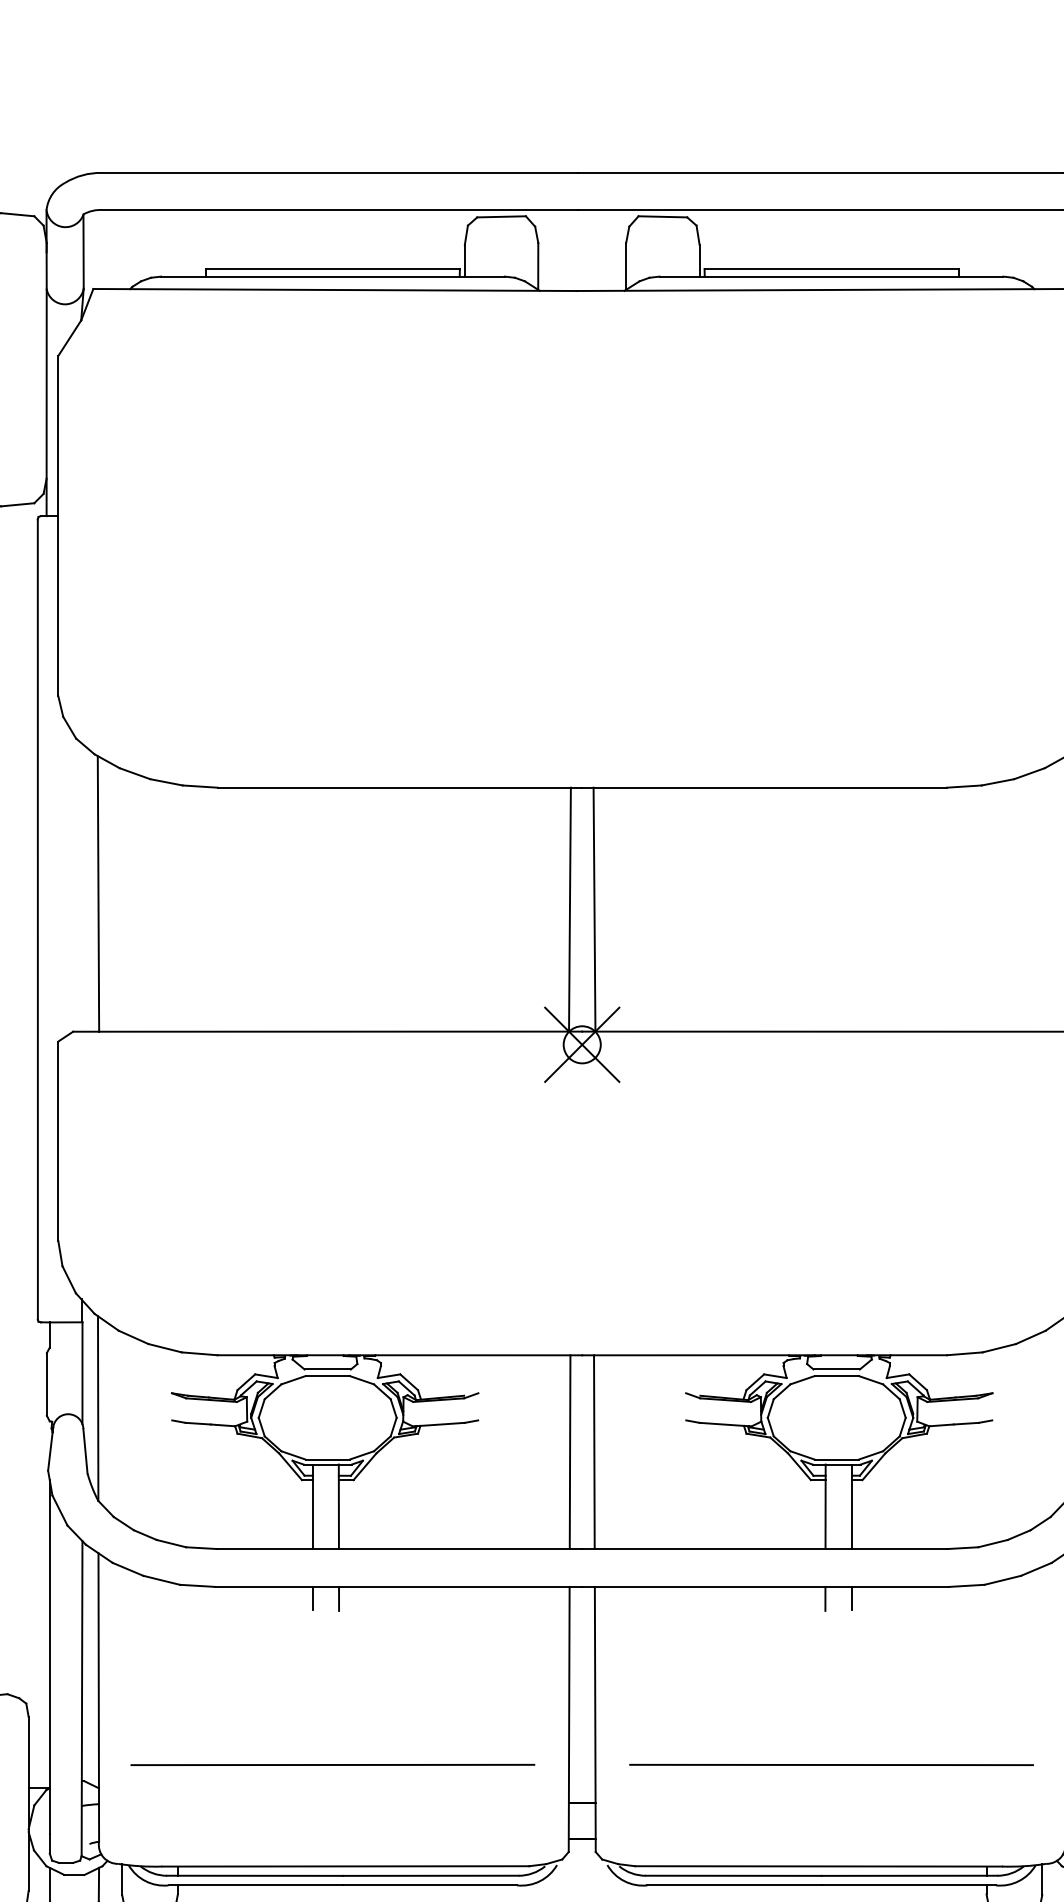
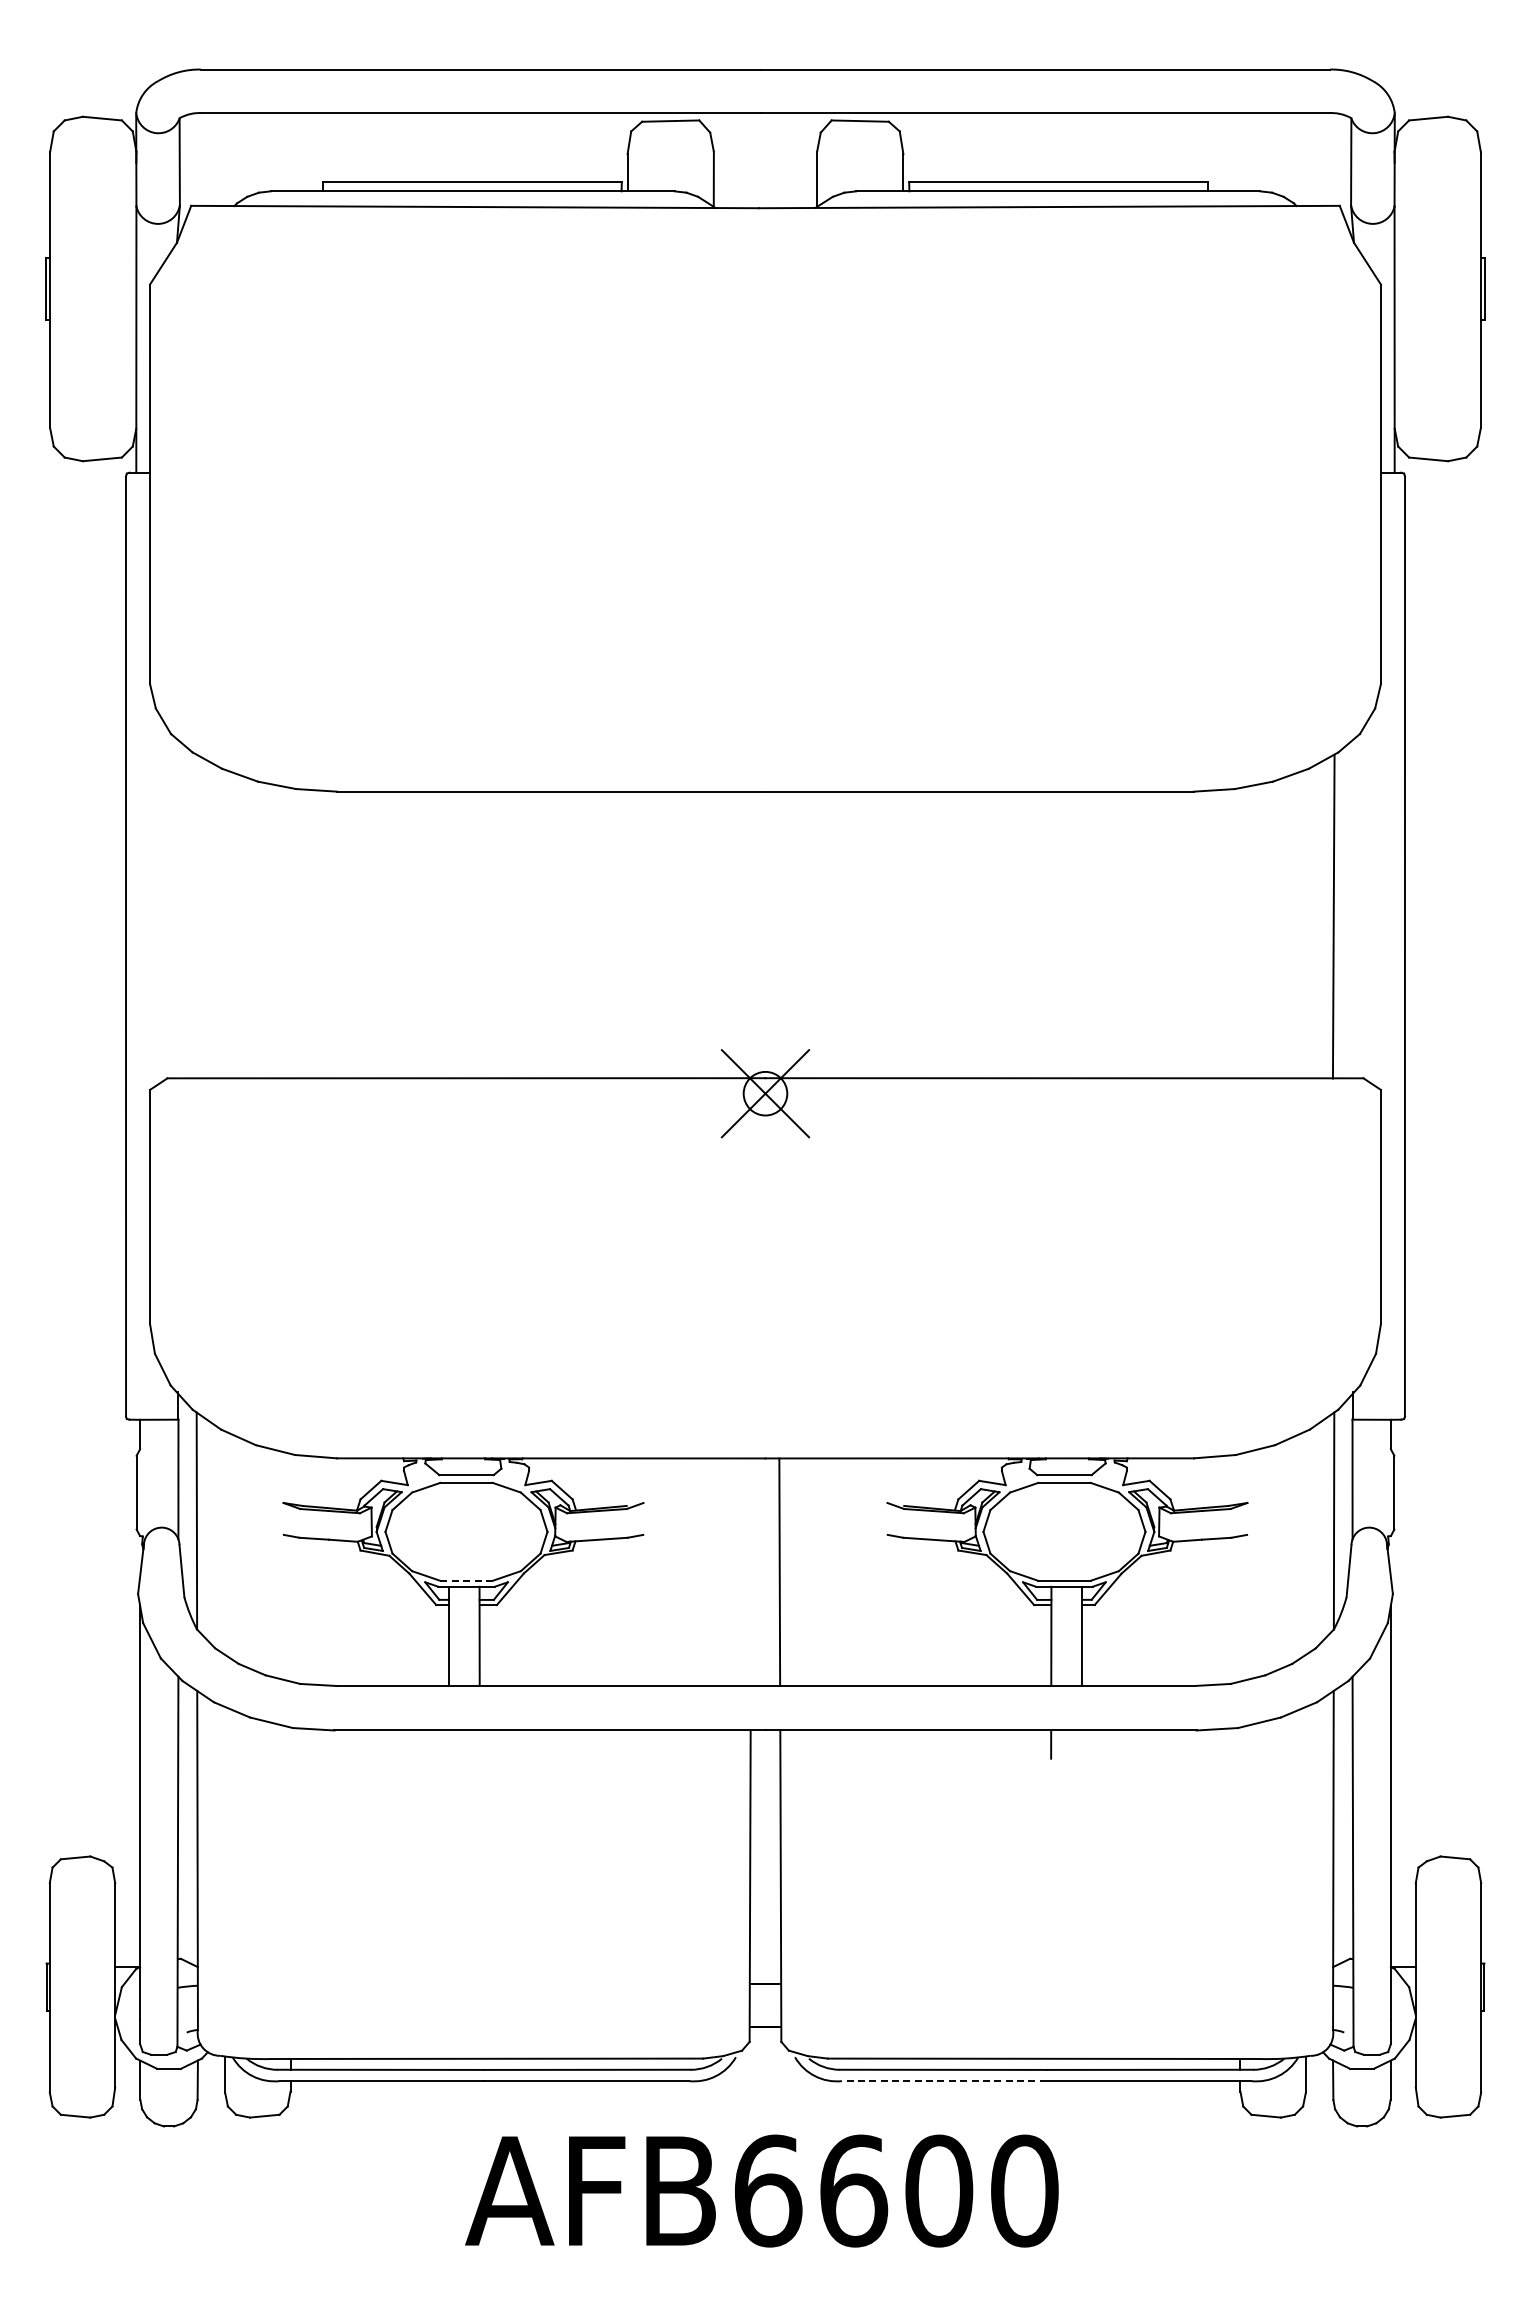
line: (98, 893) -> (197, 916), removed
line: (569, 909) -> (750, 934), removed
line: (594, 909) -> (779, 934), removed
line: (569, 1451) -> (750, 1571), removed
line: (328, 1459) -> (467, 1580), solid -> dashed
line: (312, 1597) -> (448, 1743), removed
line: (852, 1597) -> (1082, 1743), removed
line: (338, 1598) -> (479, 1744), removed
line: (332, 1764) -> (472, 1939), removed
line: (830, 1764) -> (1057, 1939), removed
line: (733, 1885) -> (943, 2081), solid -> dashed

